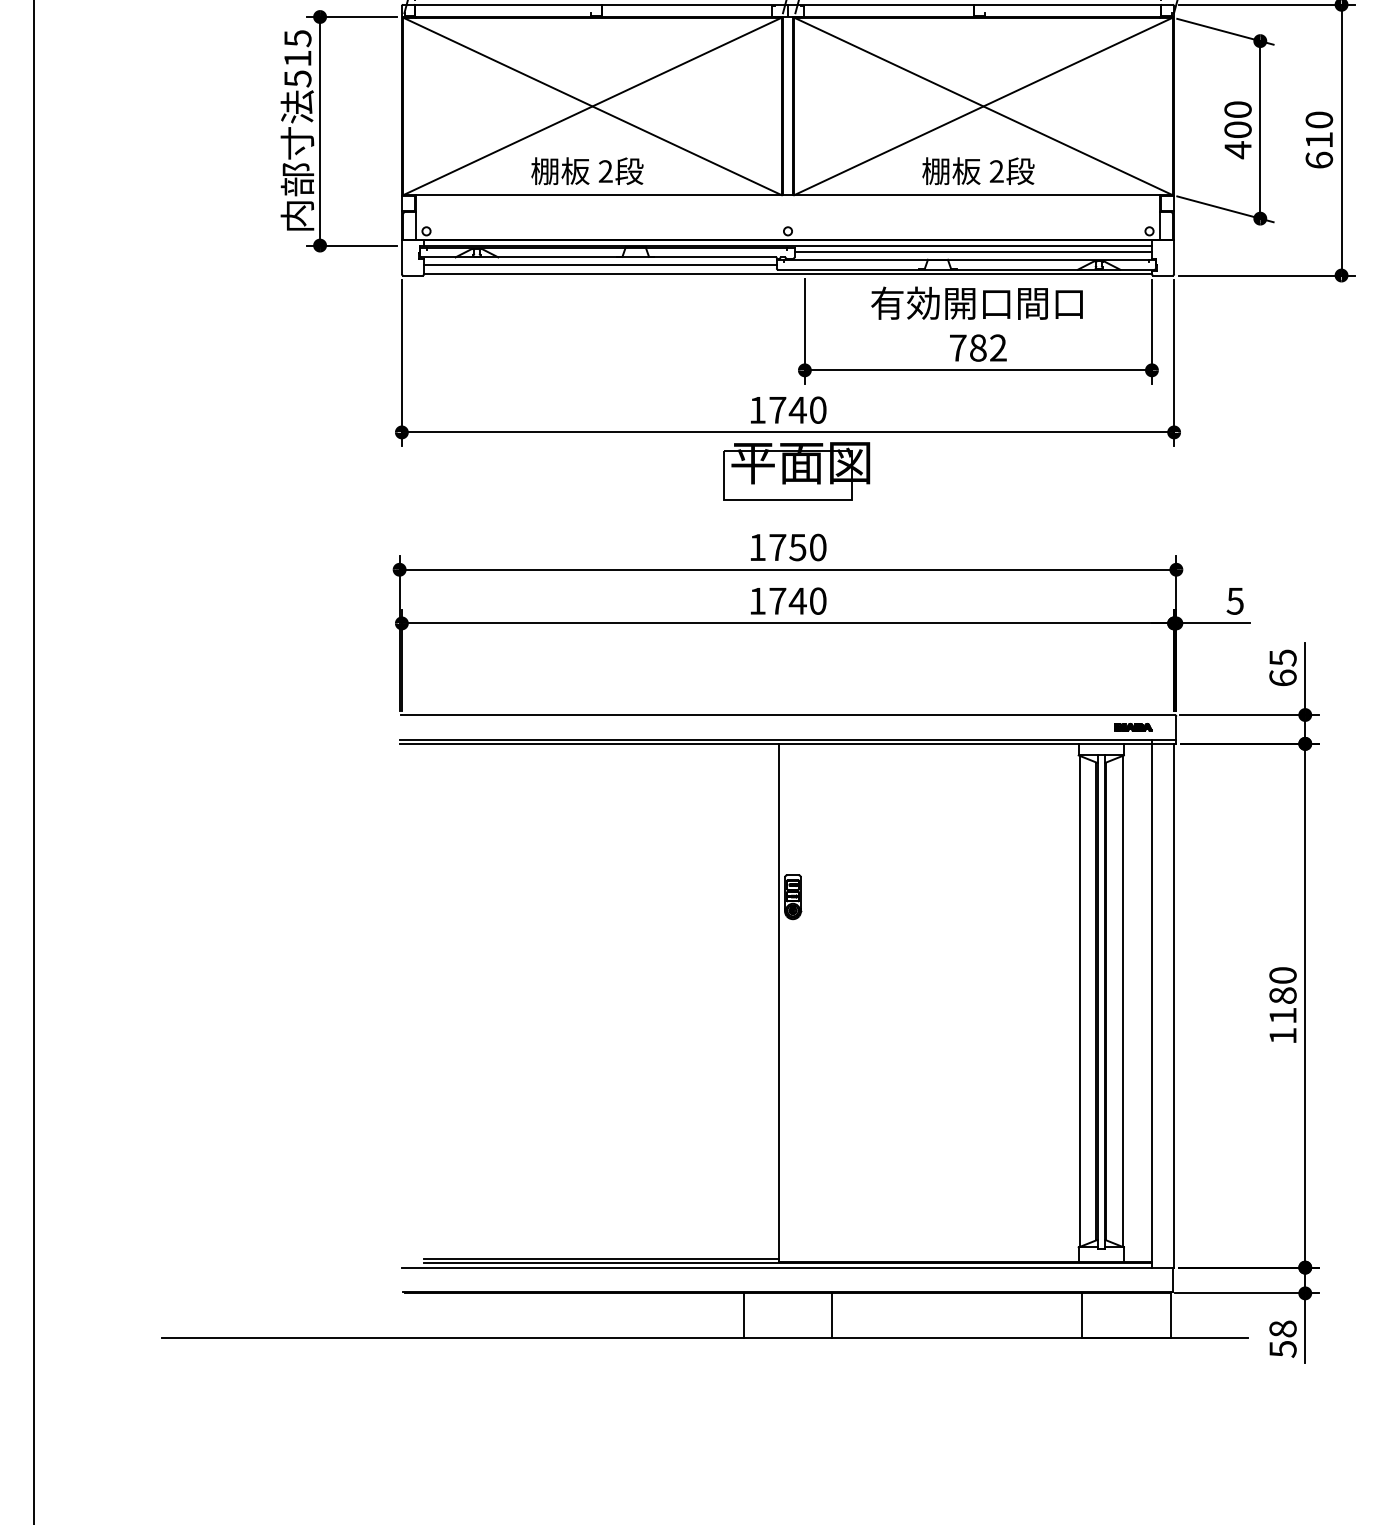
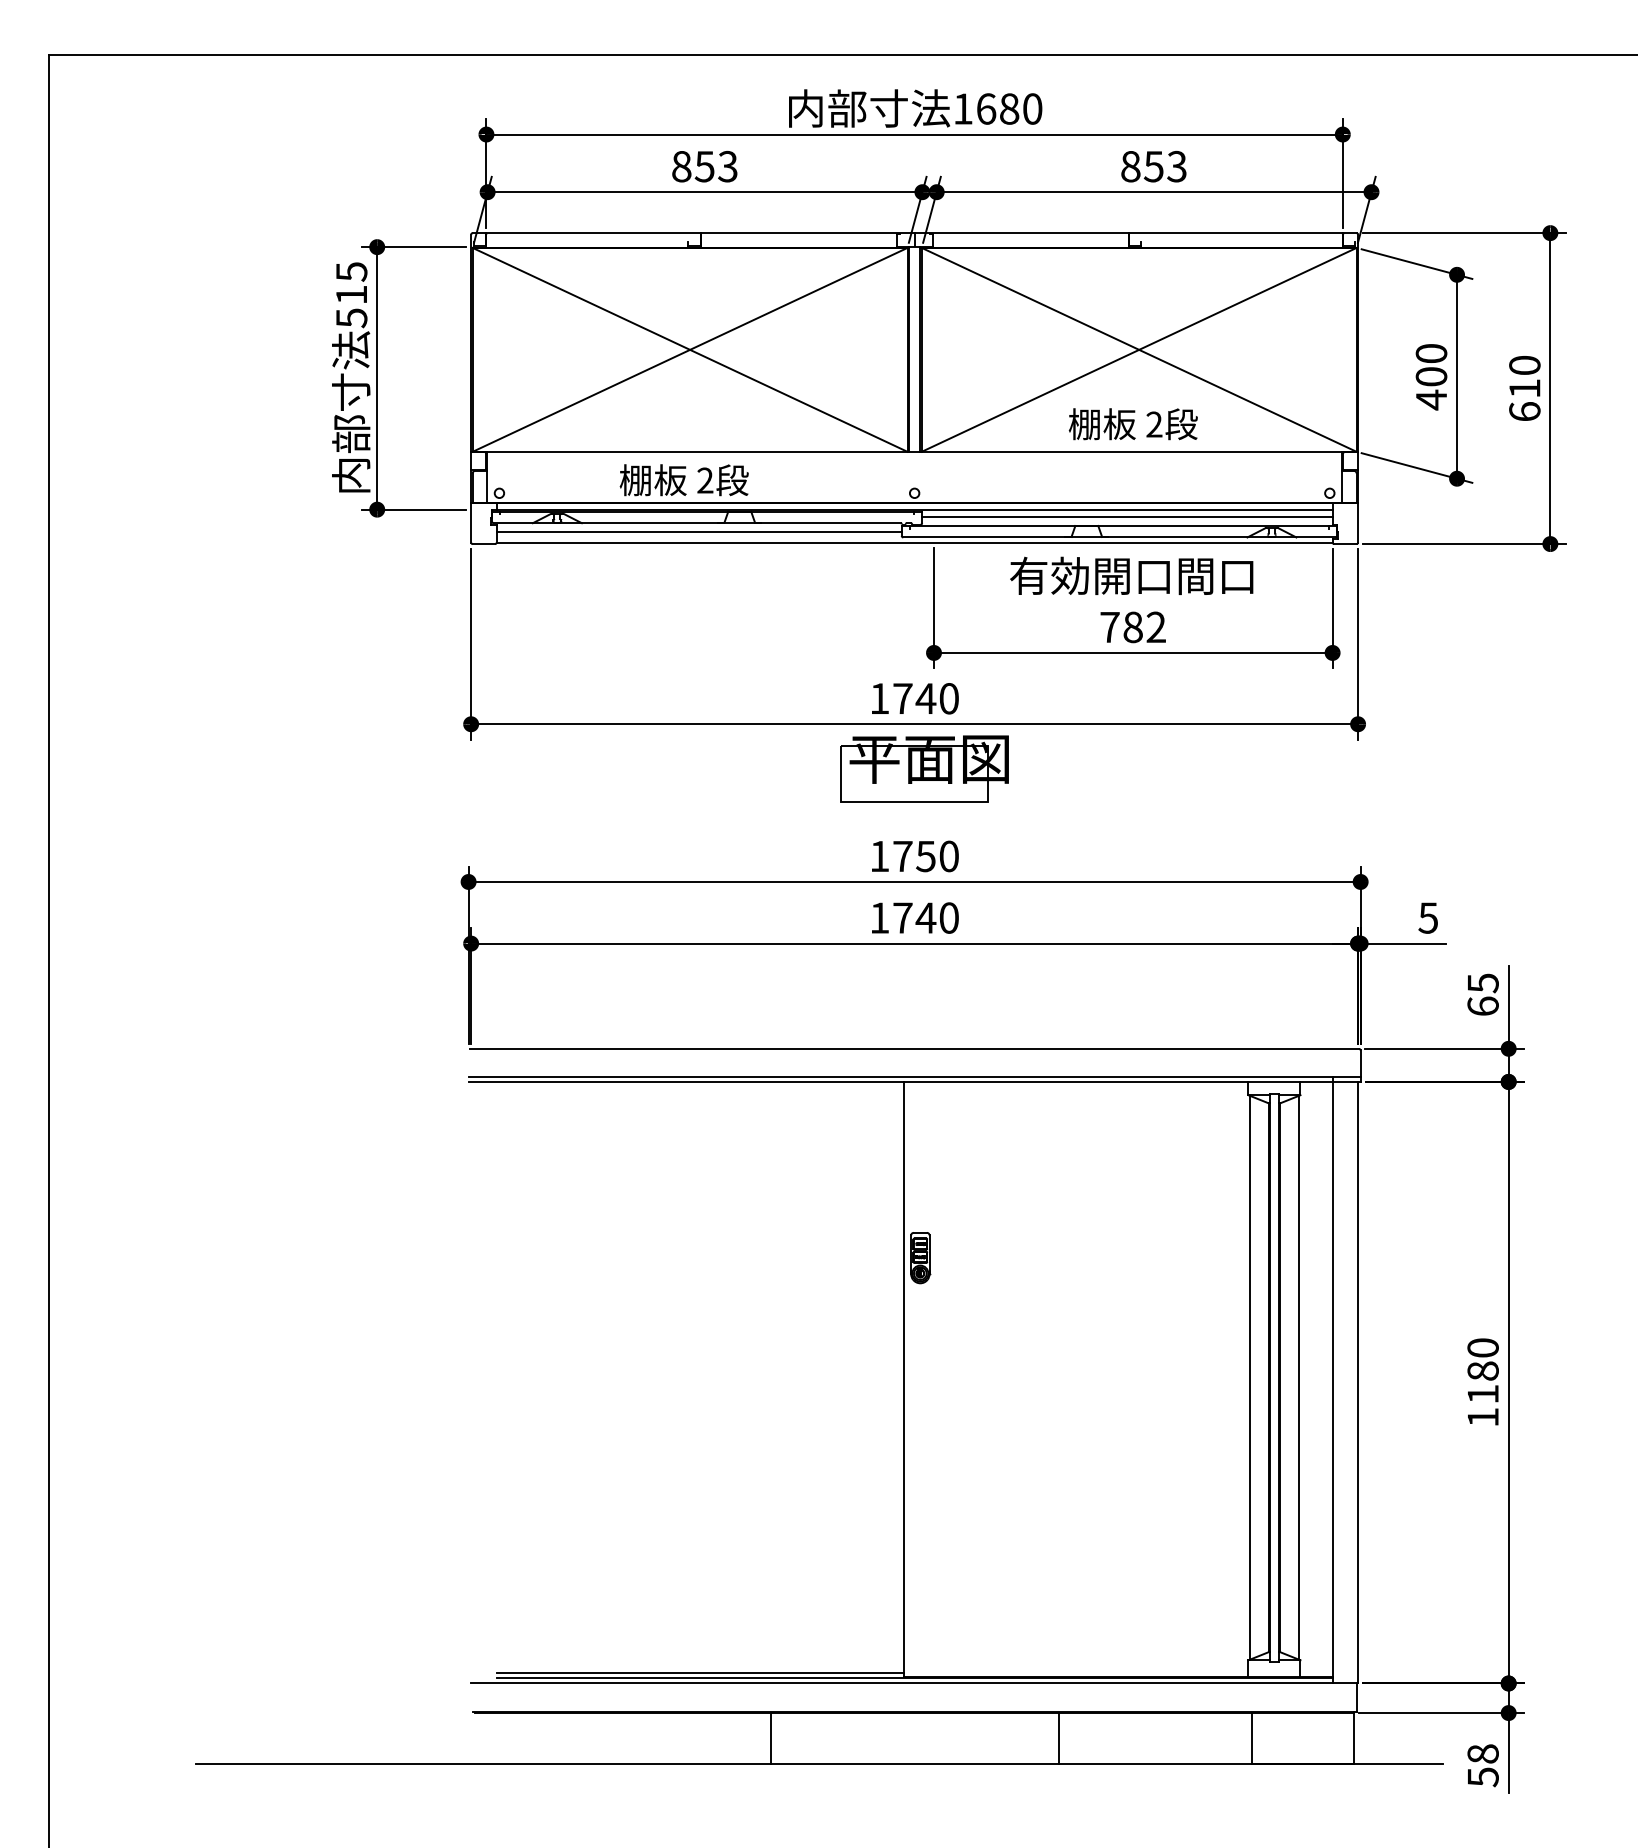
text: (586, 171) -> (683, 480), moved
part: (1133, 726) -> (1311, 1062), removed
line: (743, 1315) -> (770, 1738), moved
line: (832, 1315) -> (1058, 1738), moved

